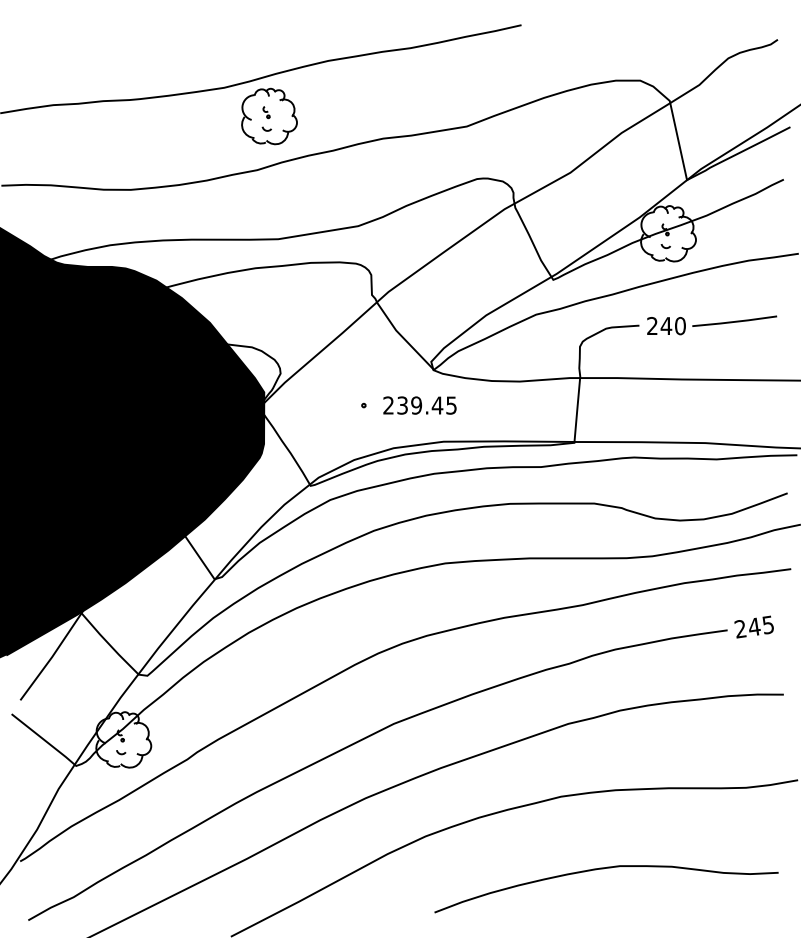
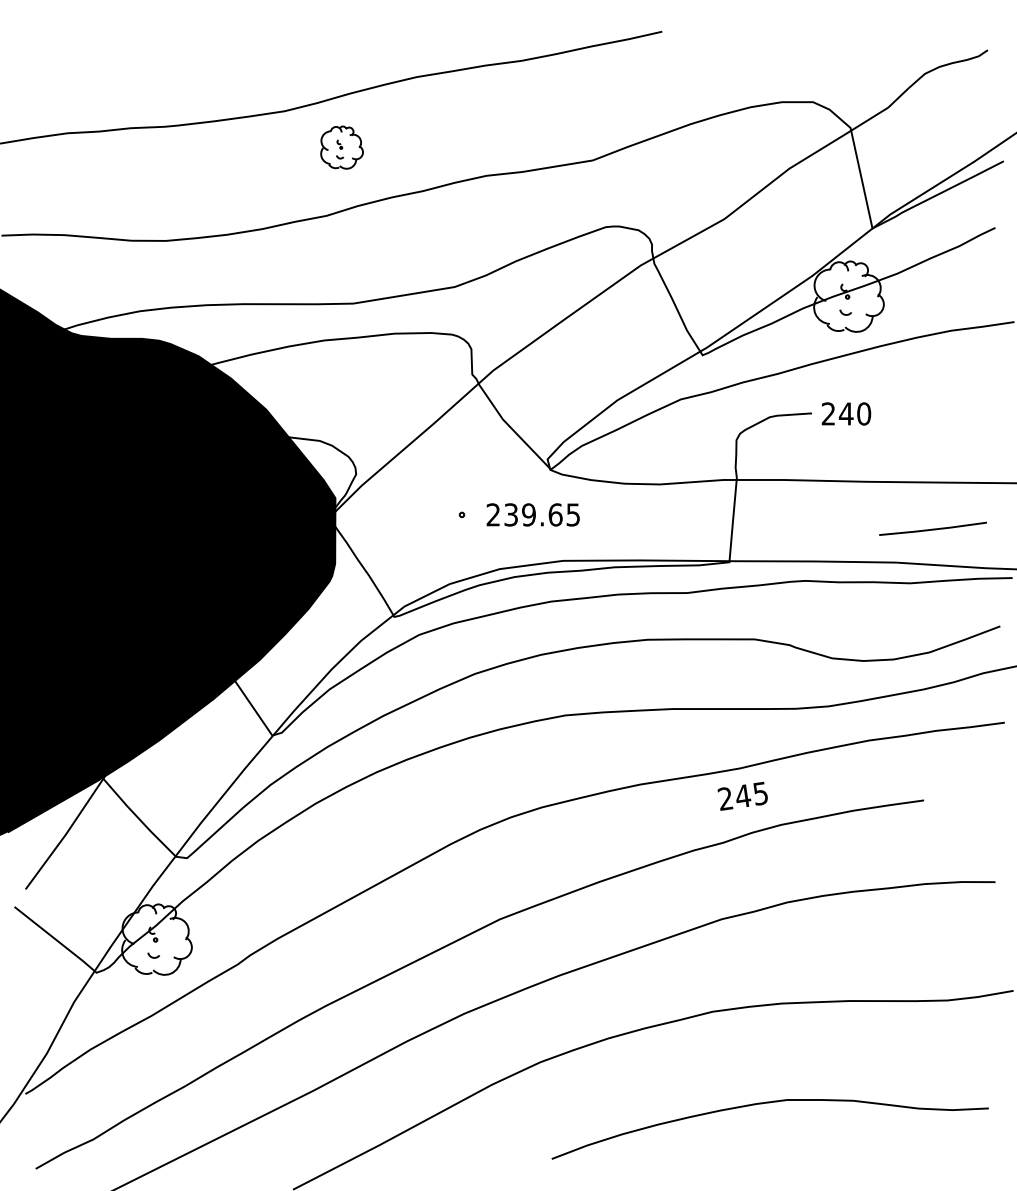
part: (269, 116) -> (341, 147), size x0.6
line: (734, 321) -> (932, 528), moved
text: (437, 405) -> (555, 514), 239.45 -> 239.65
text: (753, 626) -> (742, 795), moved

